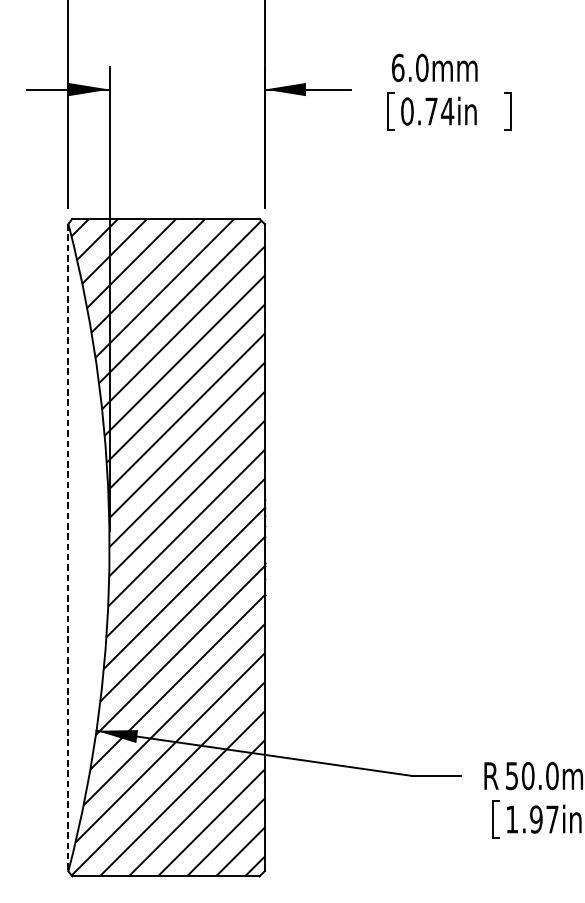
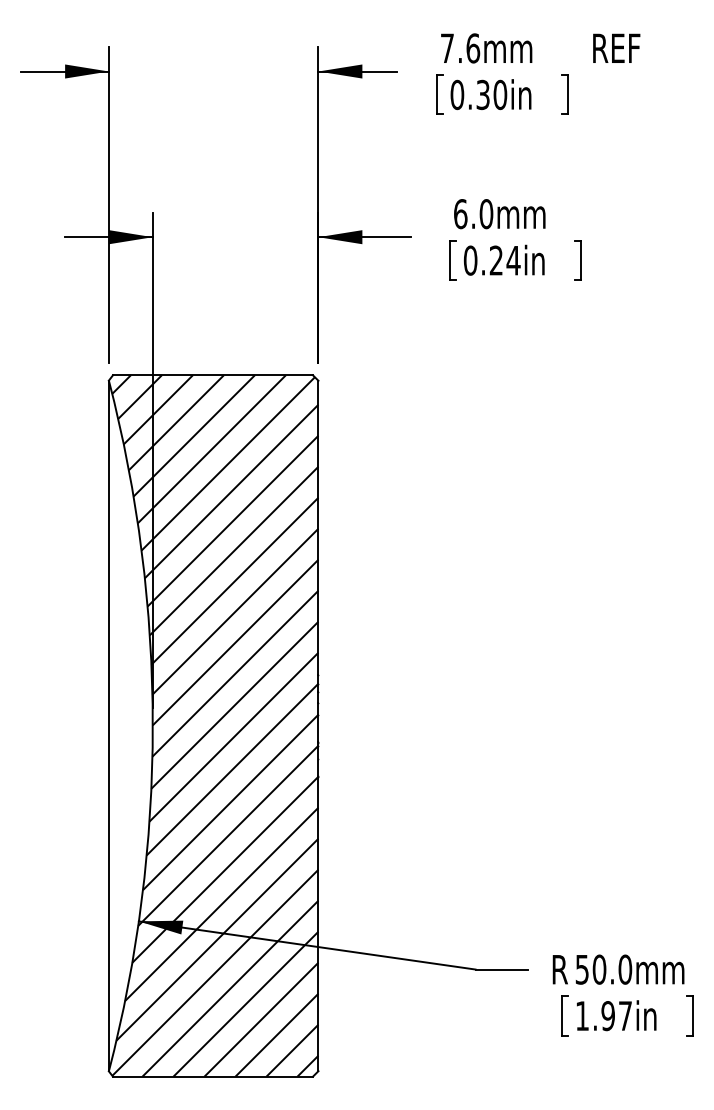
text: (430, 111) -> (495, 260), 0.74in -> 0.24in
line: (68, 548) -> (108, 726), dashed -> solid

